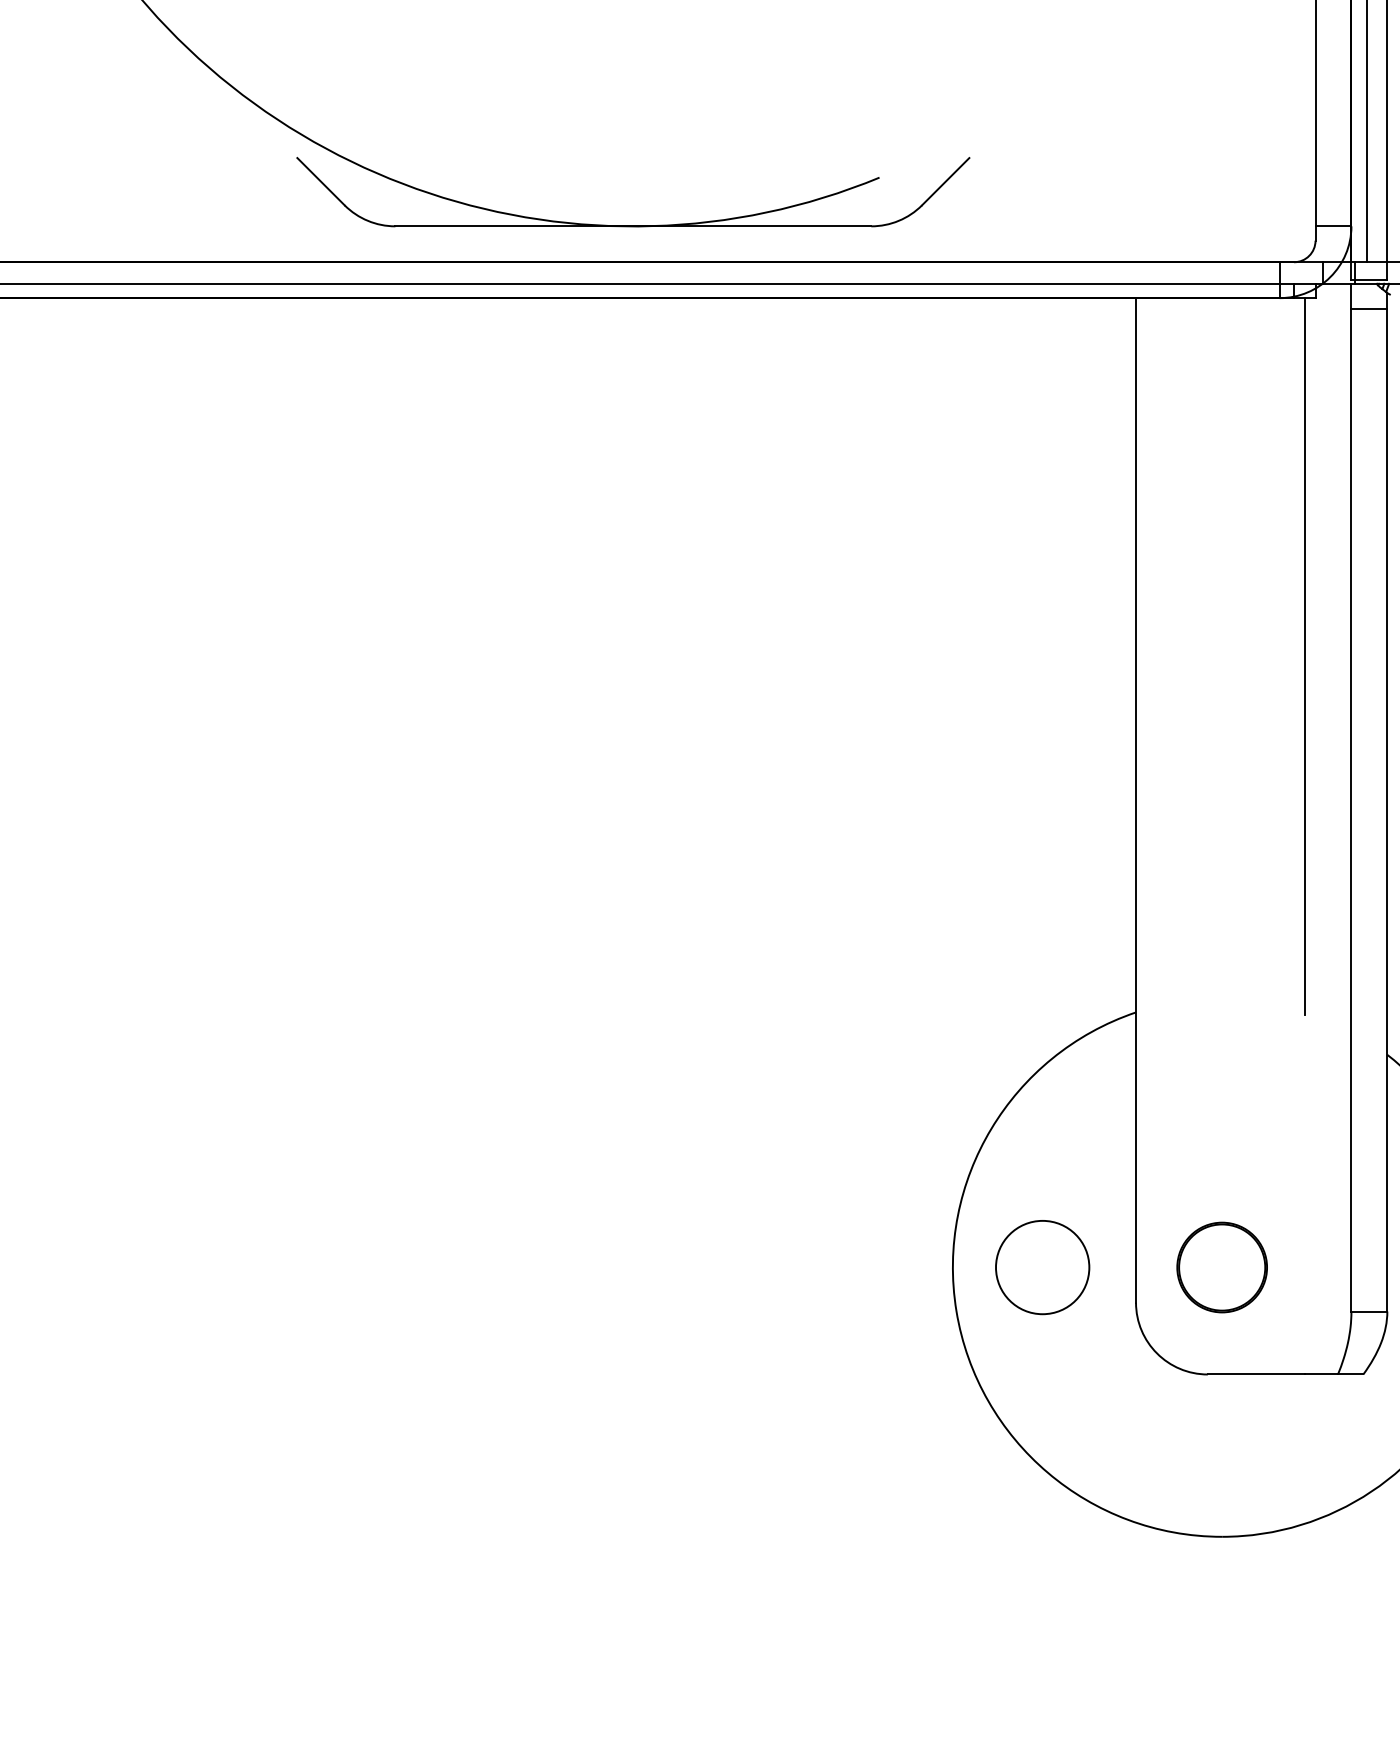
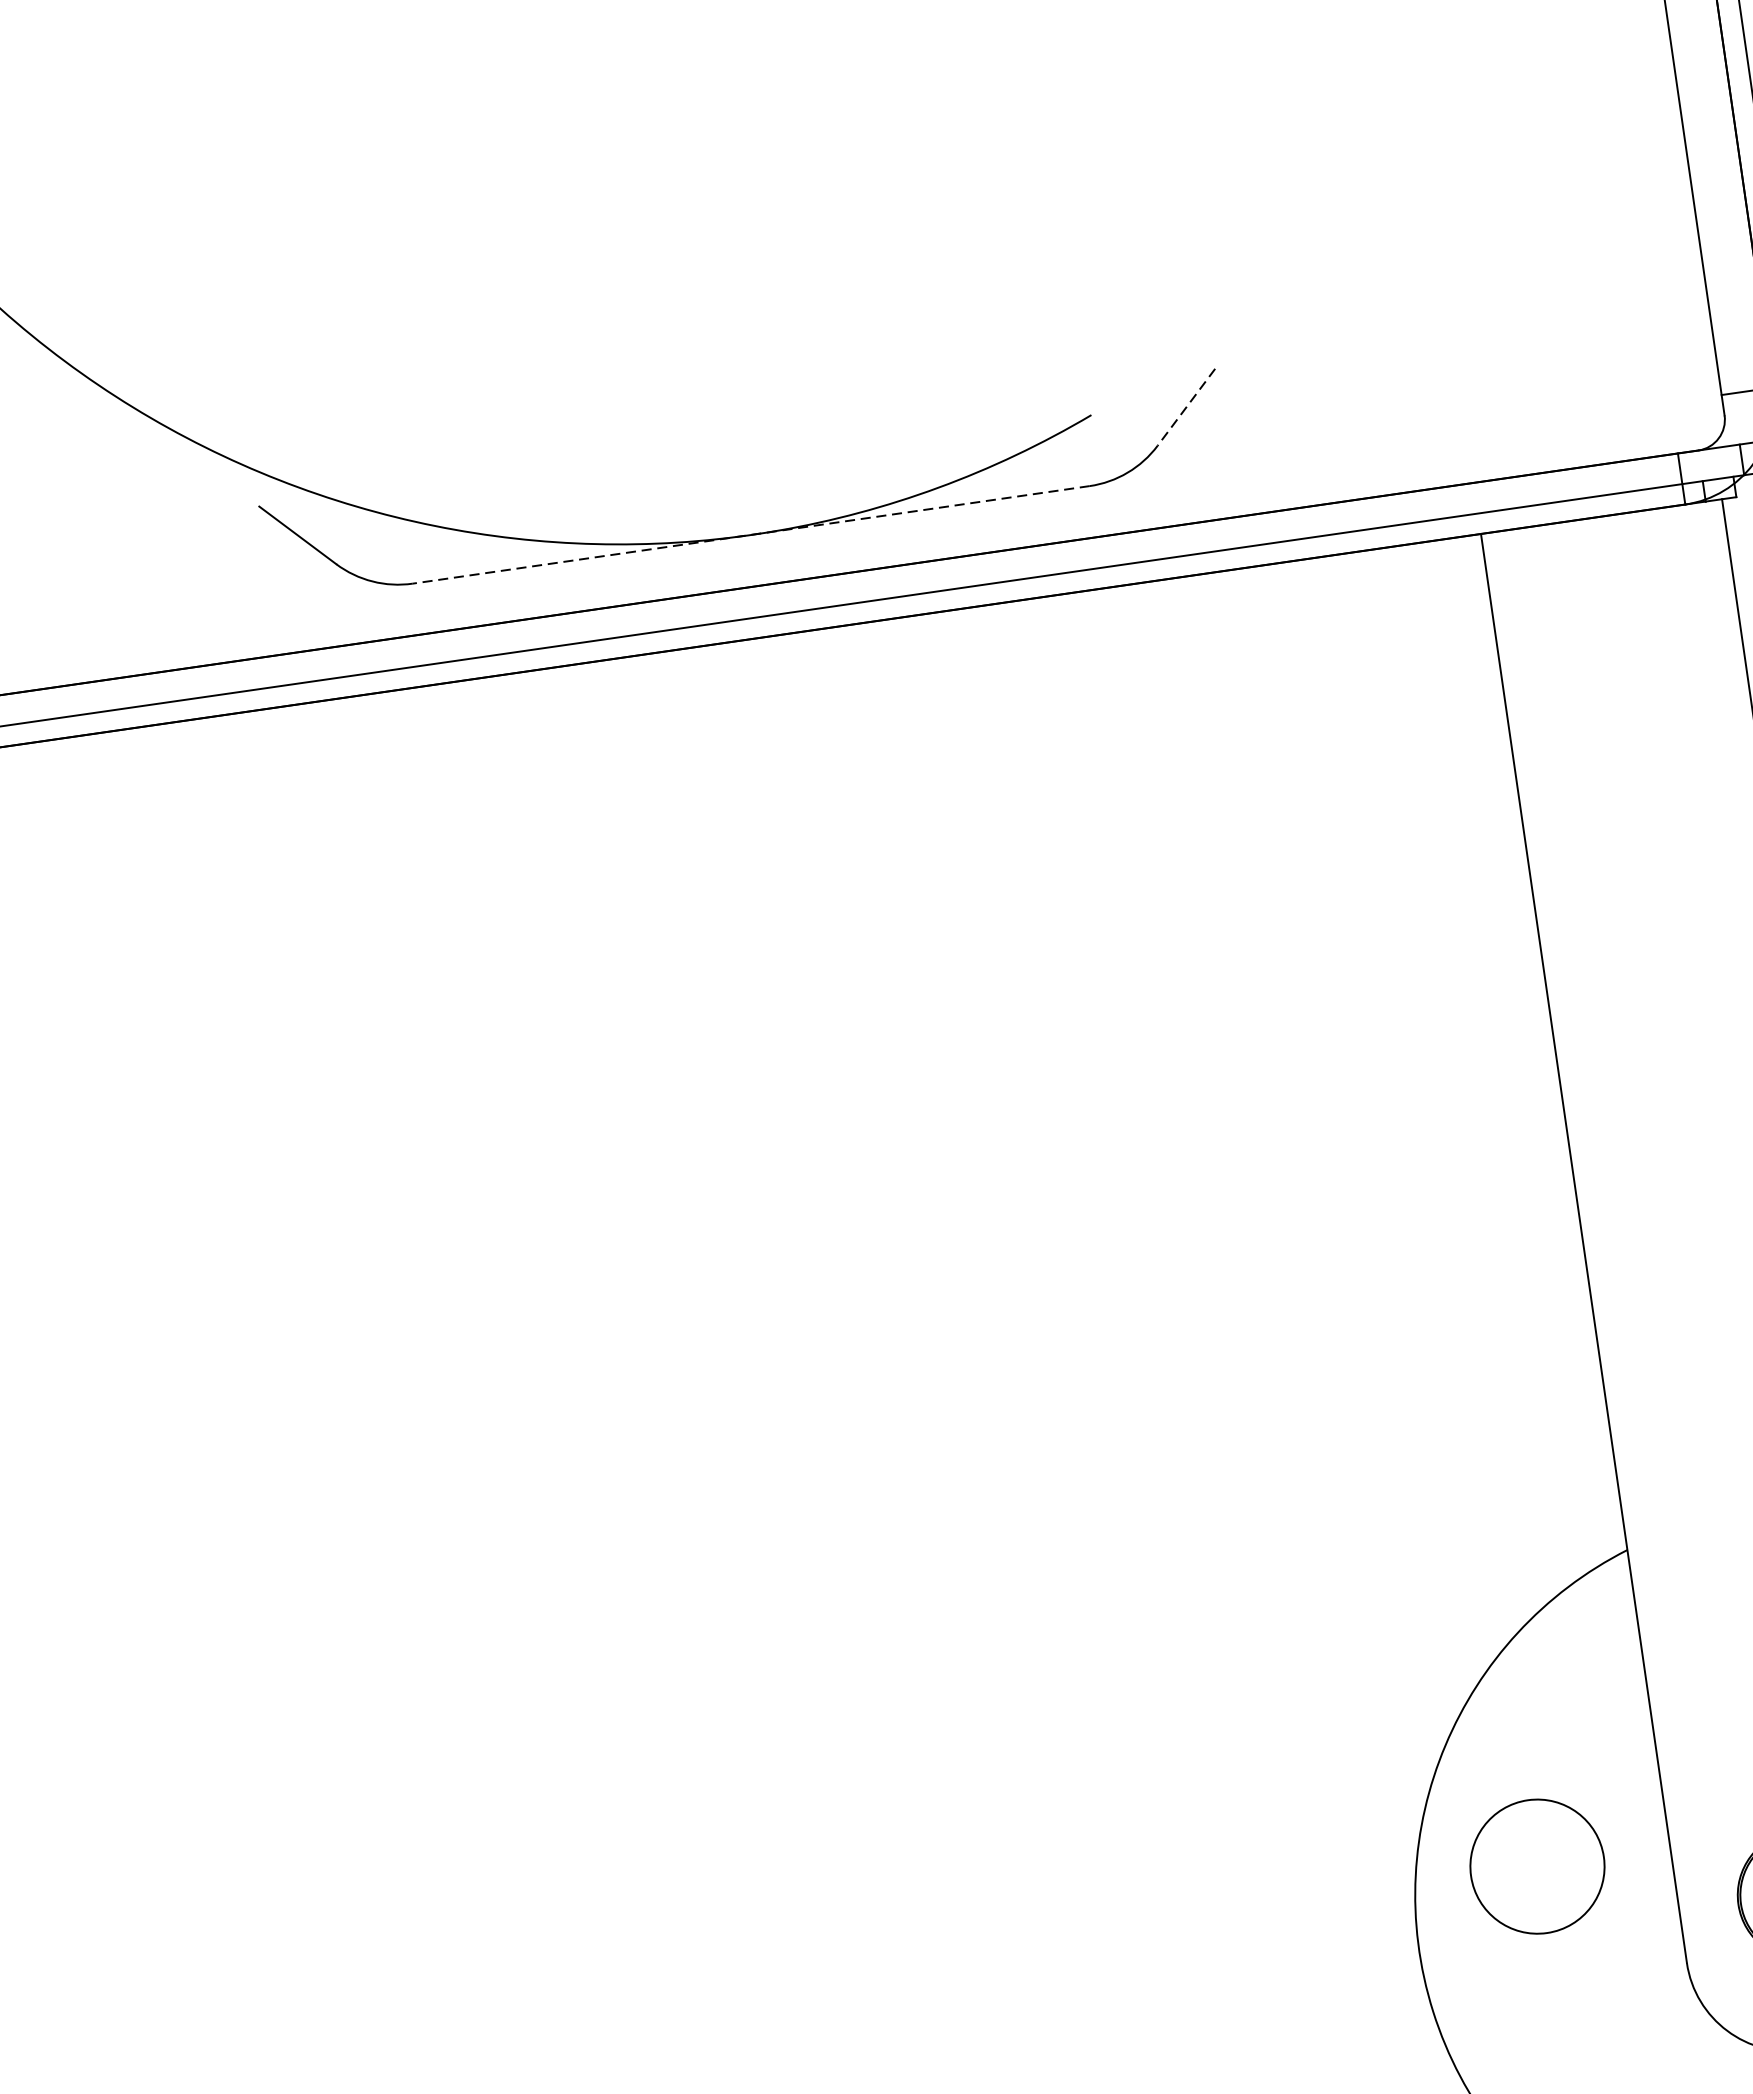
line: (945, 182) -> (1186, 408), solid -> dashed
line: (633, 226) -> (751, 535), solid -> dashed
circle: (1042, 1267) -> (1537, 1866), moved

